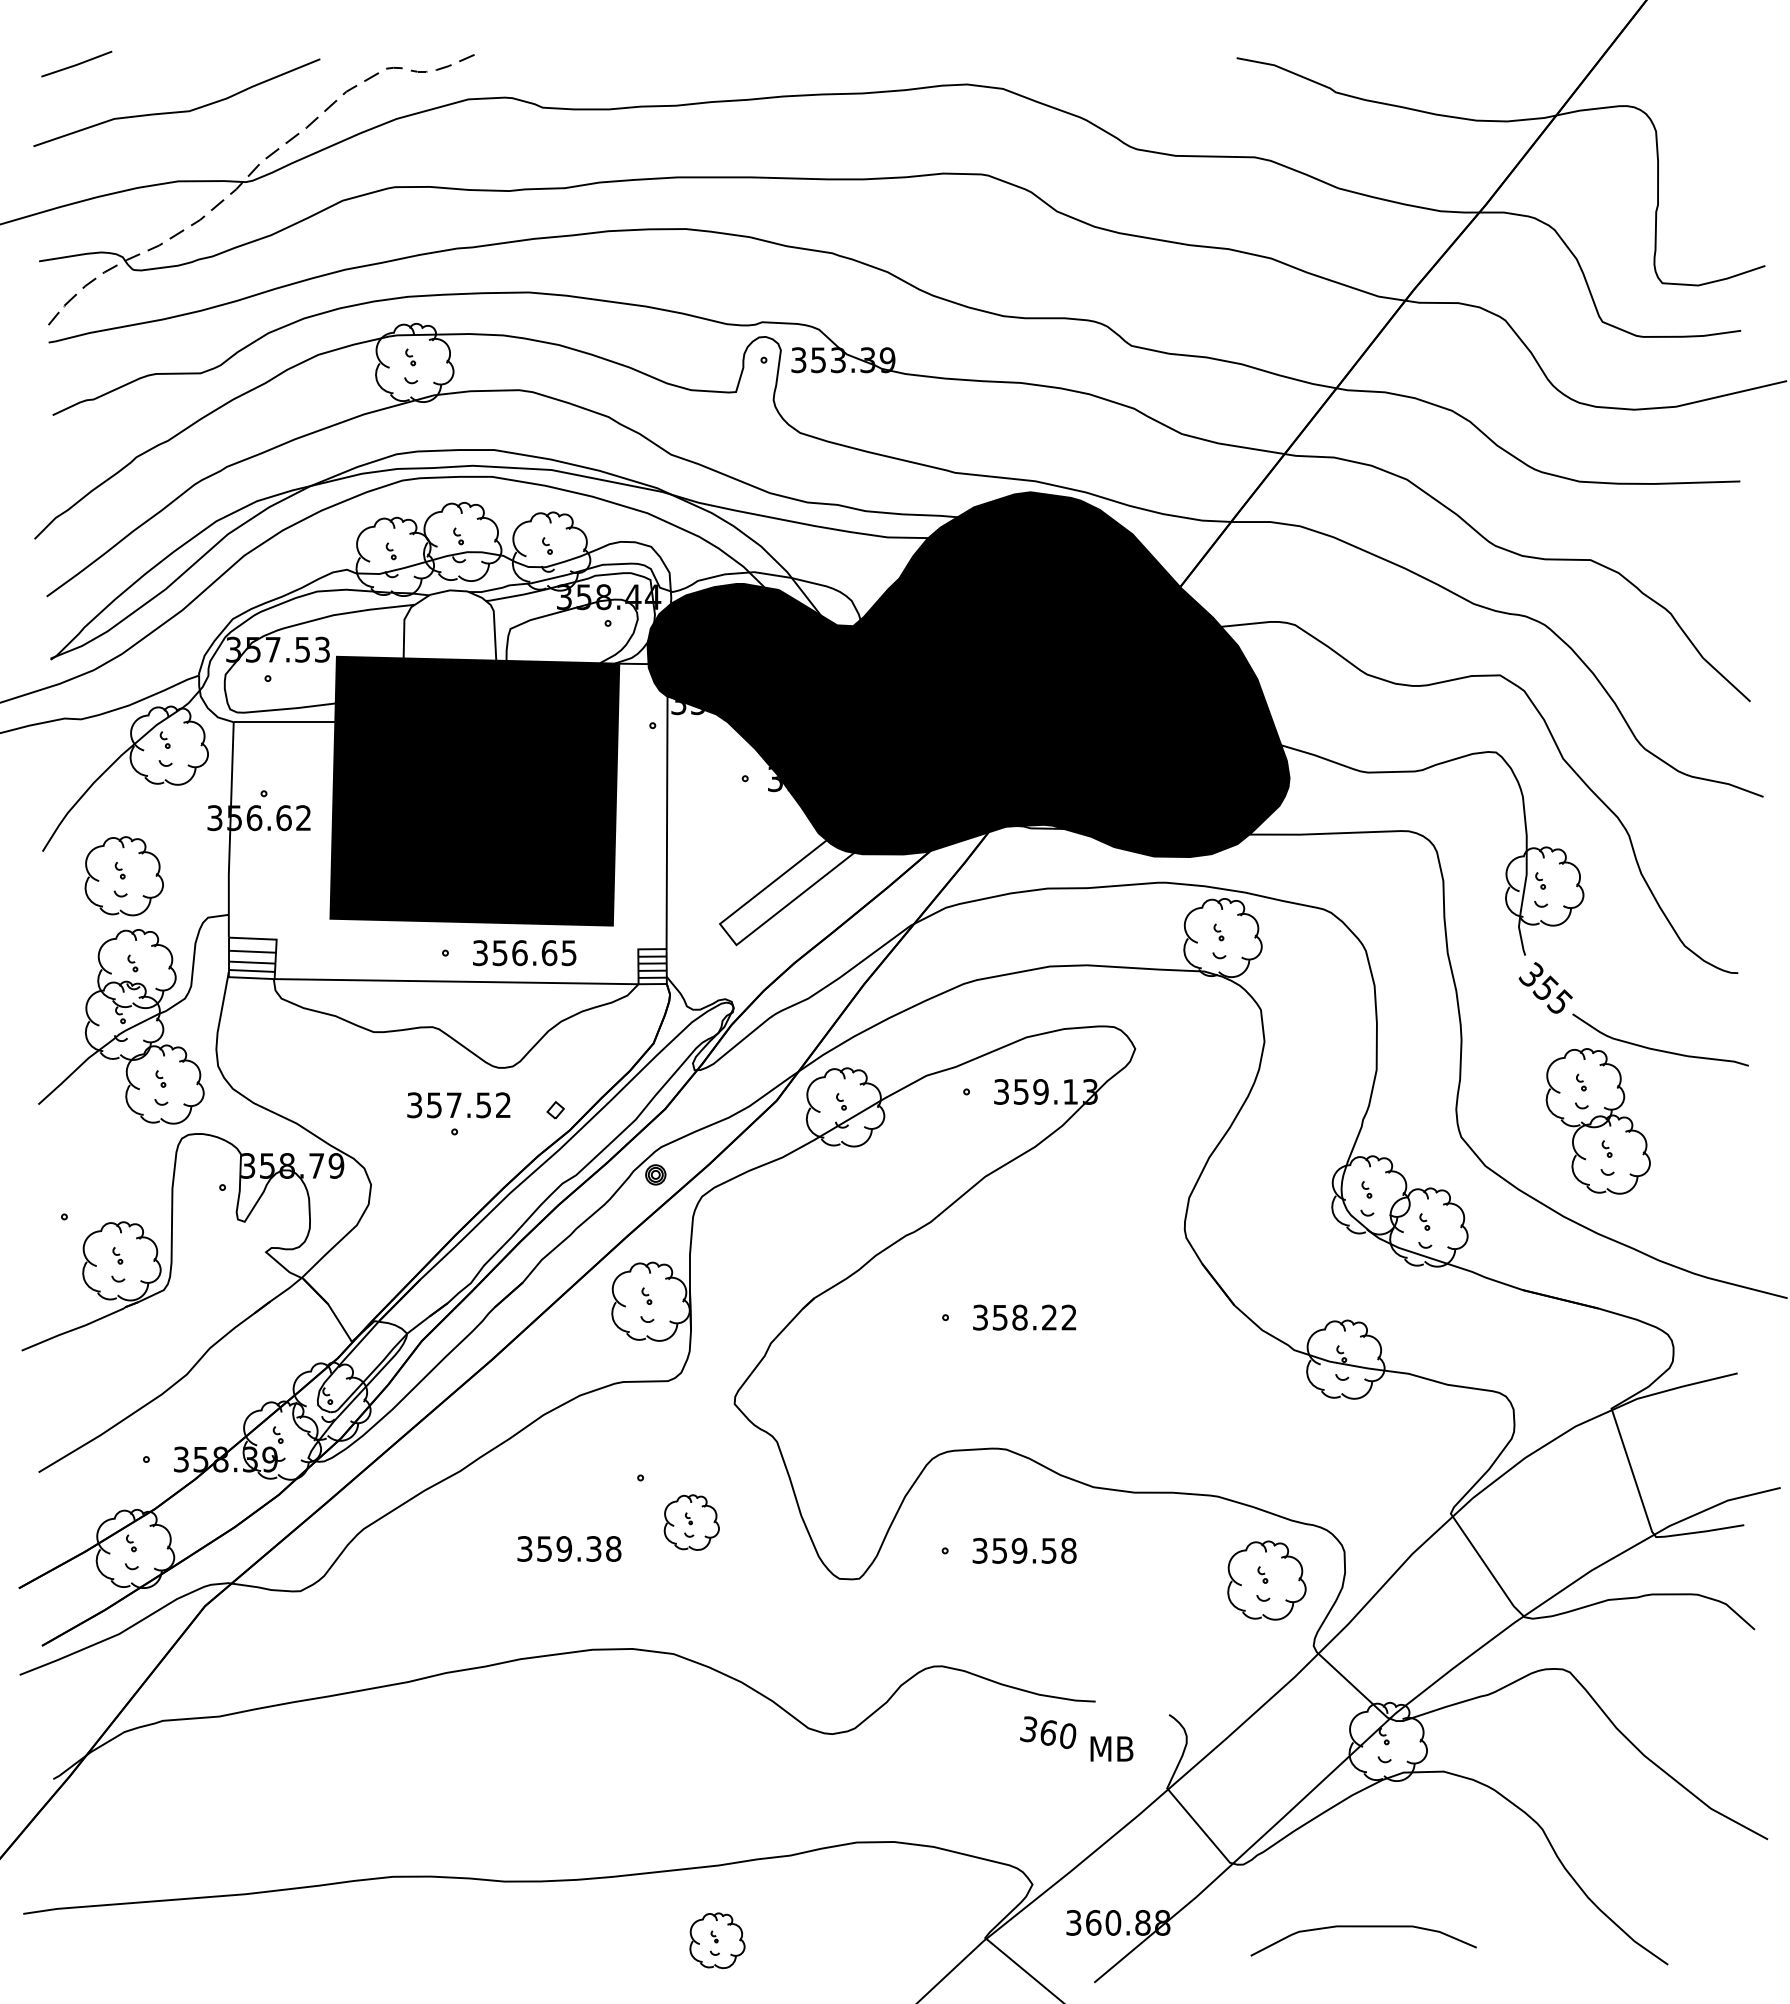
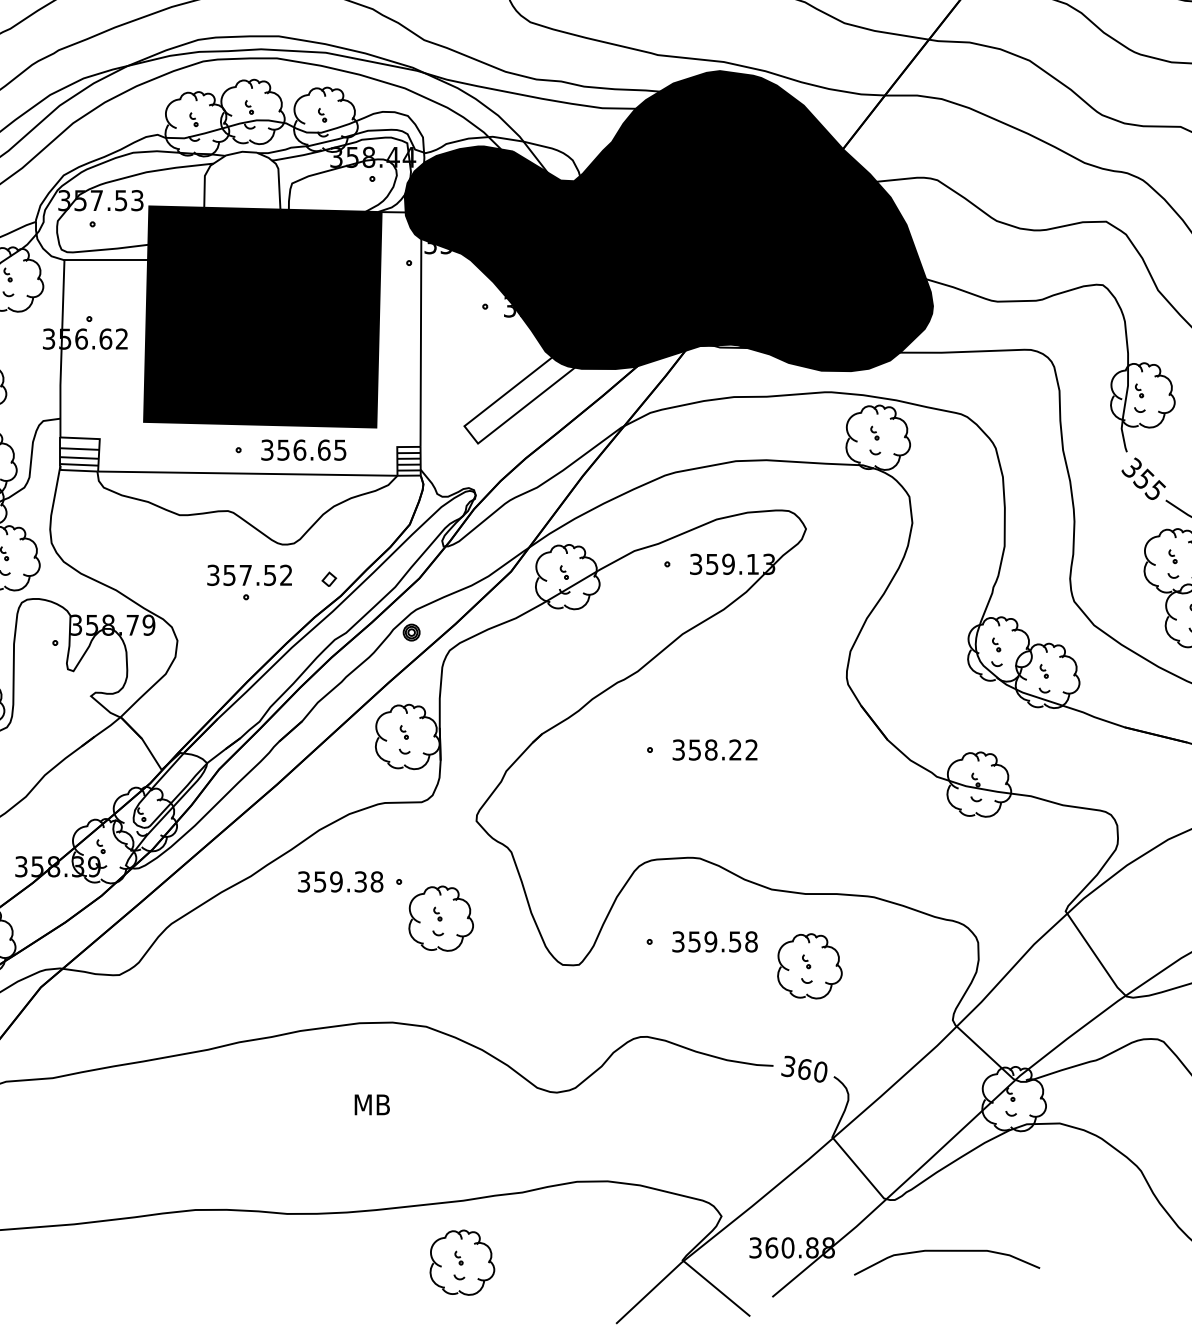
part: (691, 1522) -> (441, 918), size x1.43
text: (569, 1548) -> (340, 881), moved
part: (1266, 1580) -> (809, 966), moved
text: (1048, 1732) -> (804, 1069), moved
text: (1111, 1748) -> (371, 1104), moved
curve: (1363, 1927) -> (946, 1251), moved
part: (717, 1940) -> (462, 1262), size x1.43

